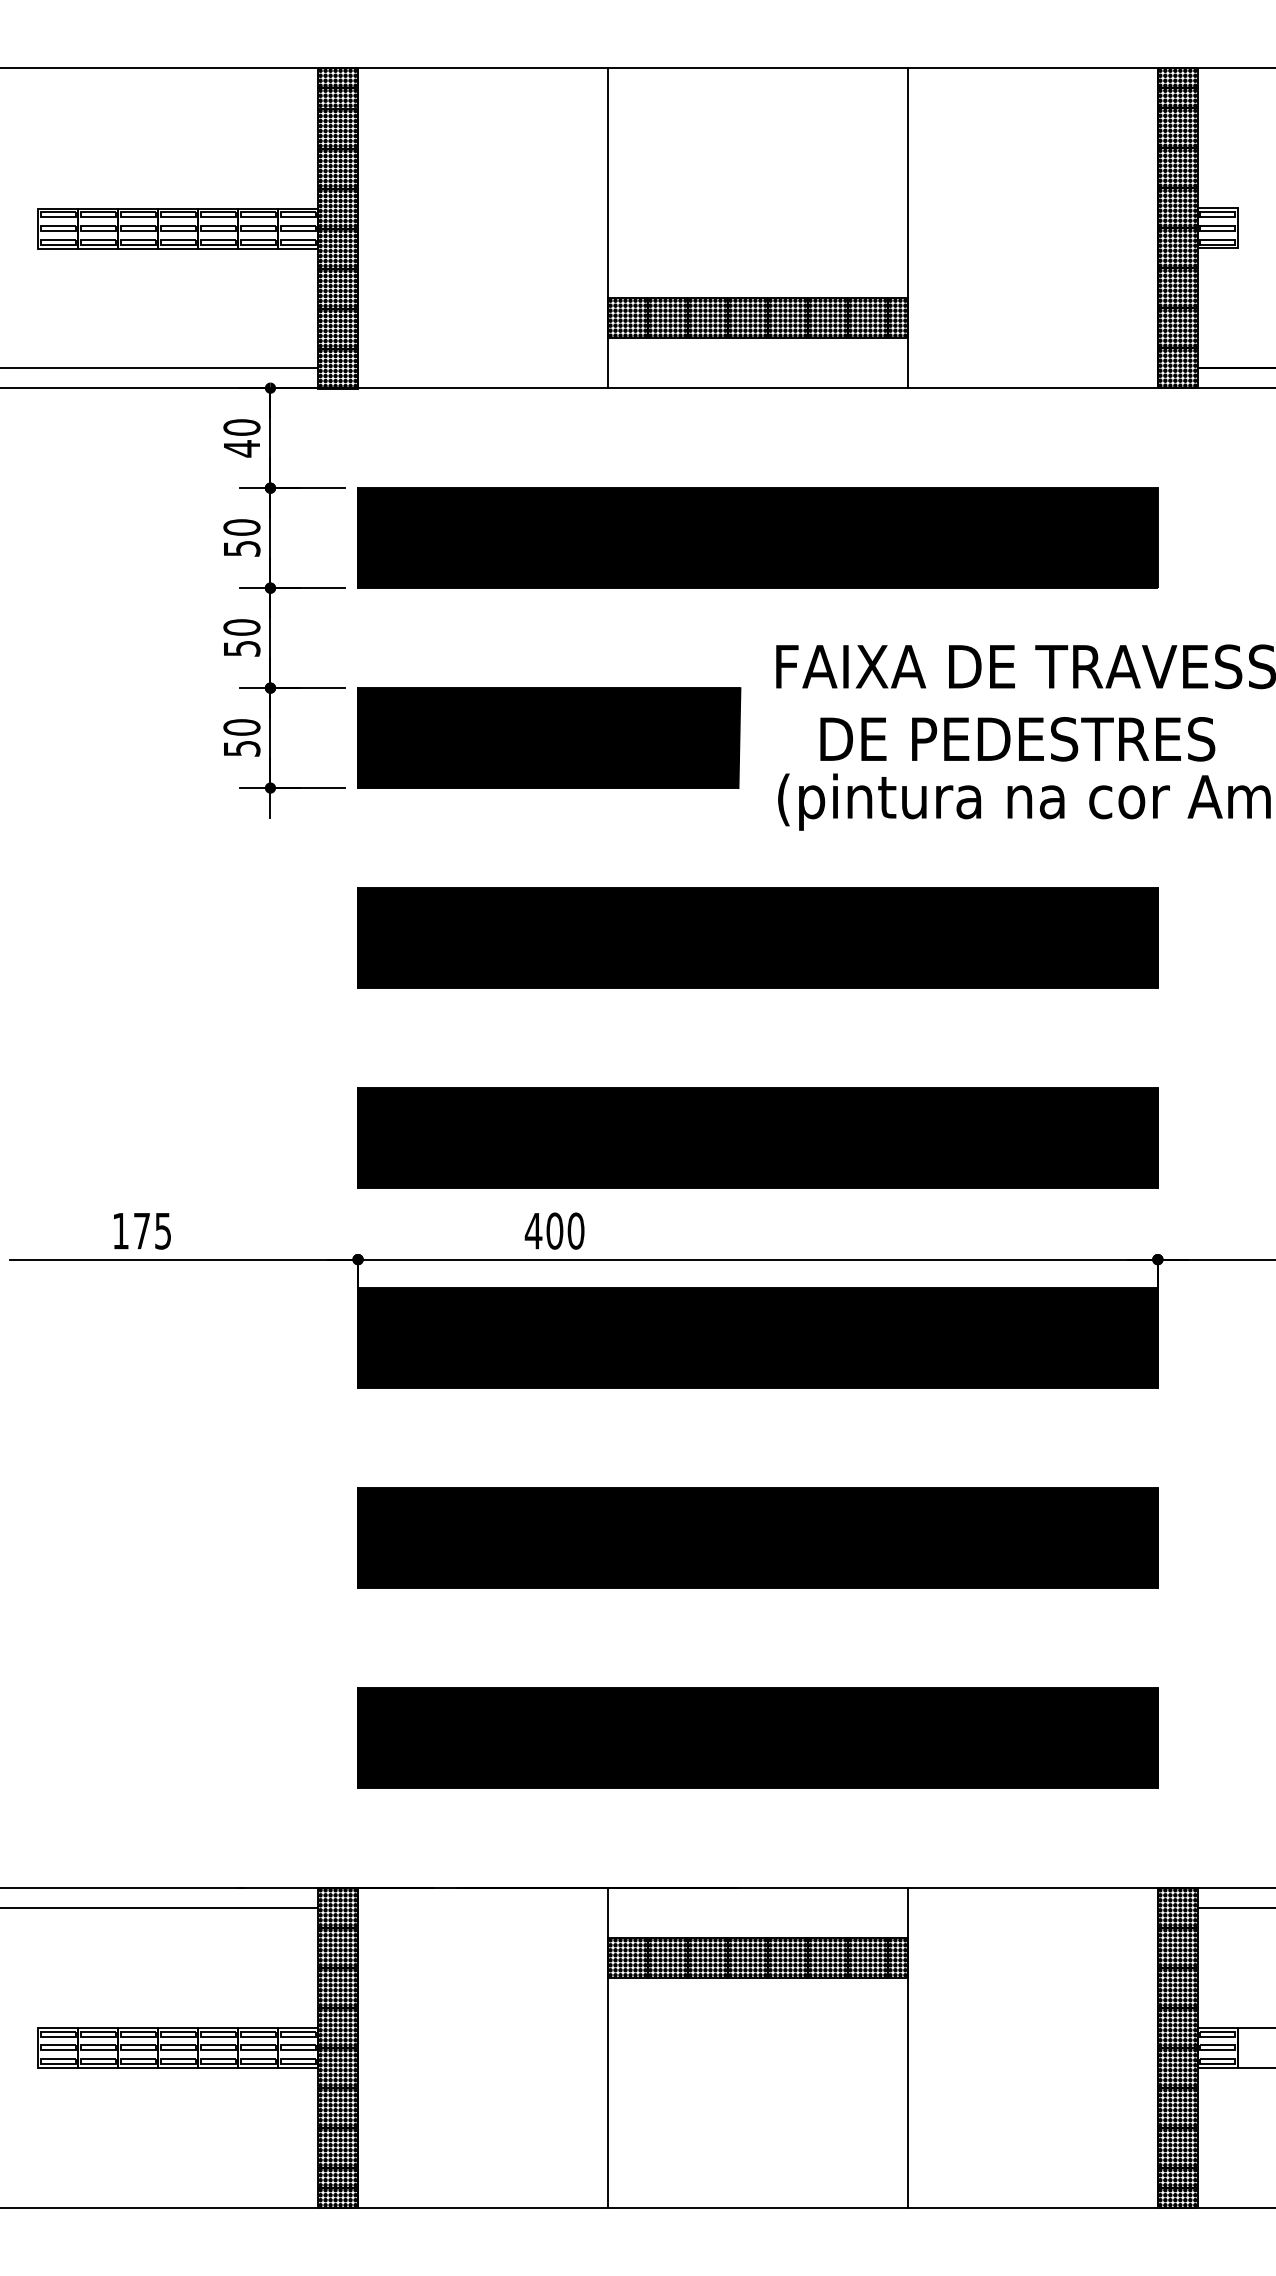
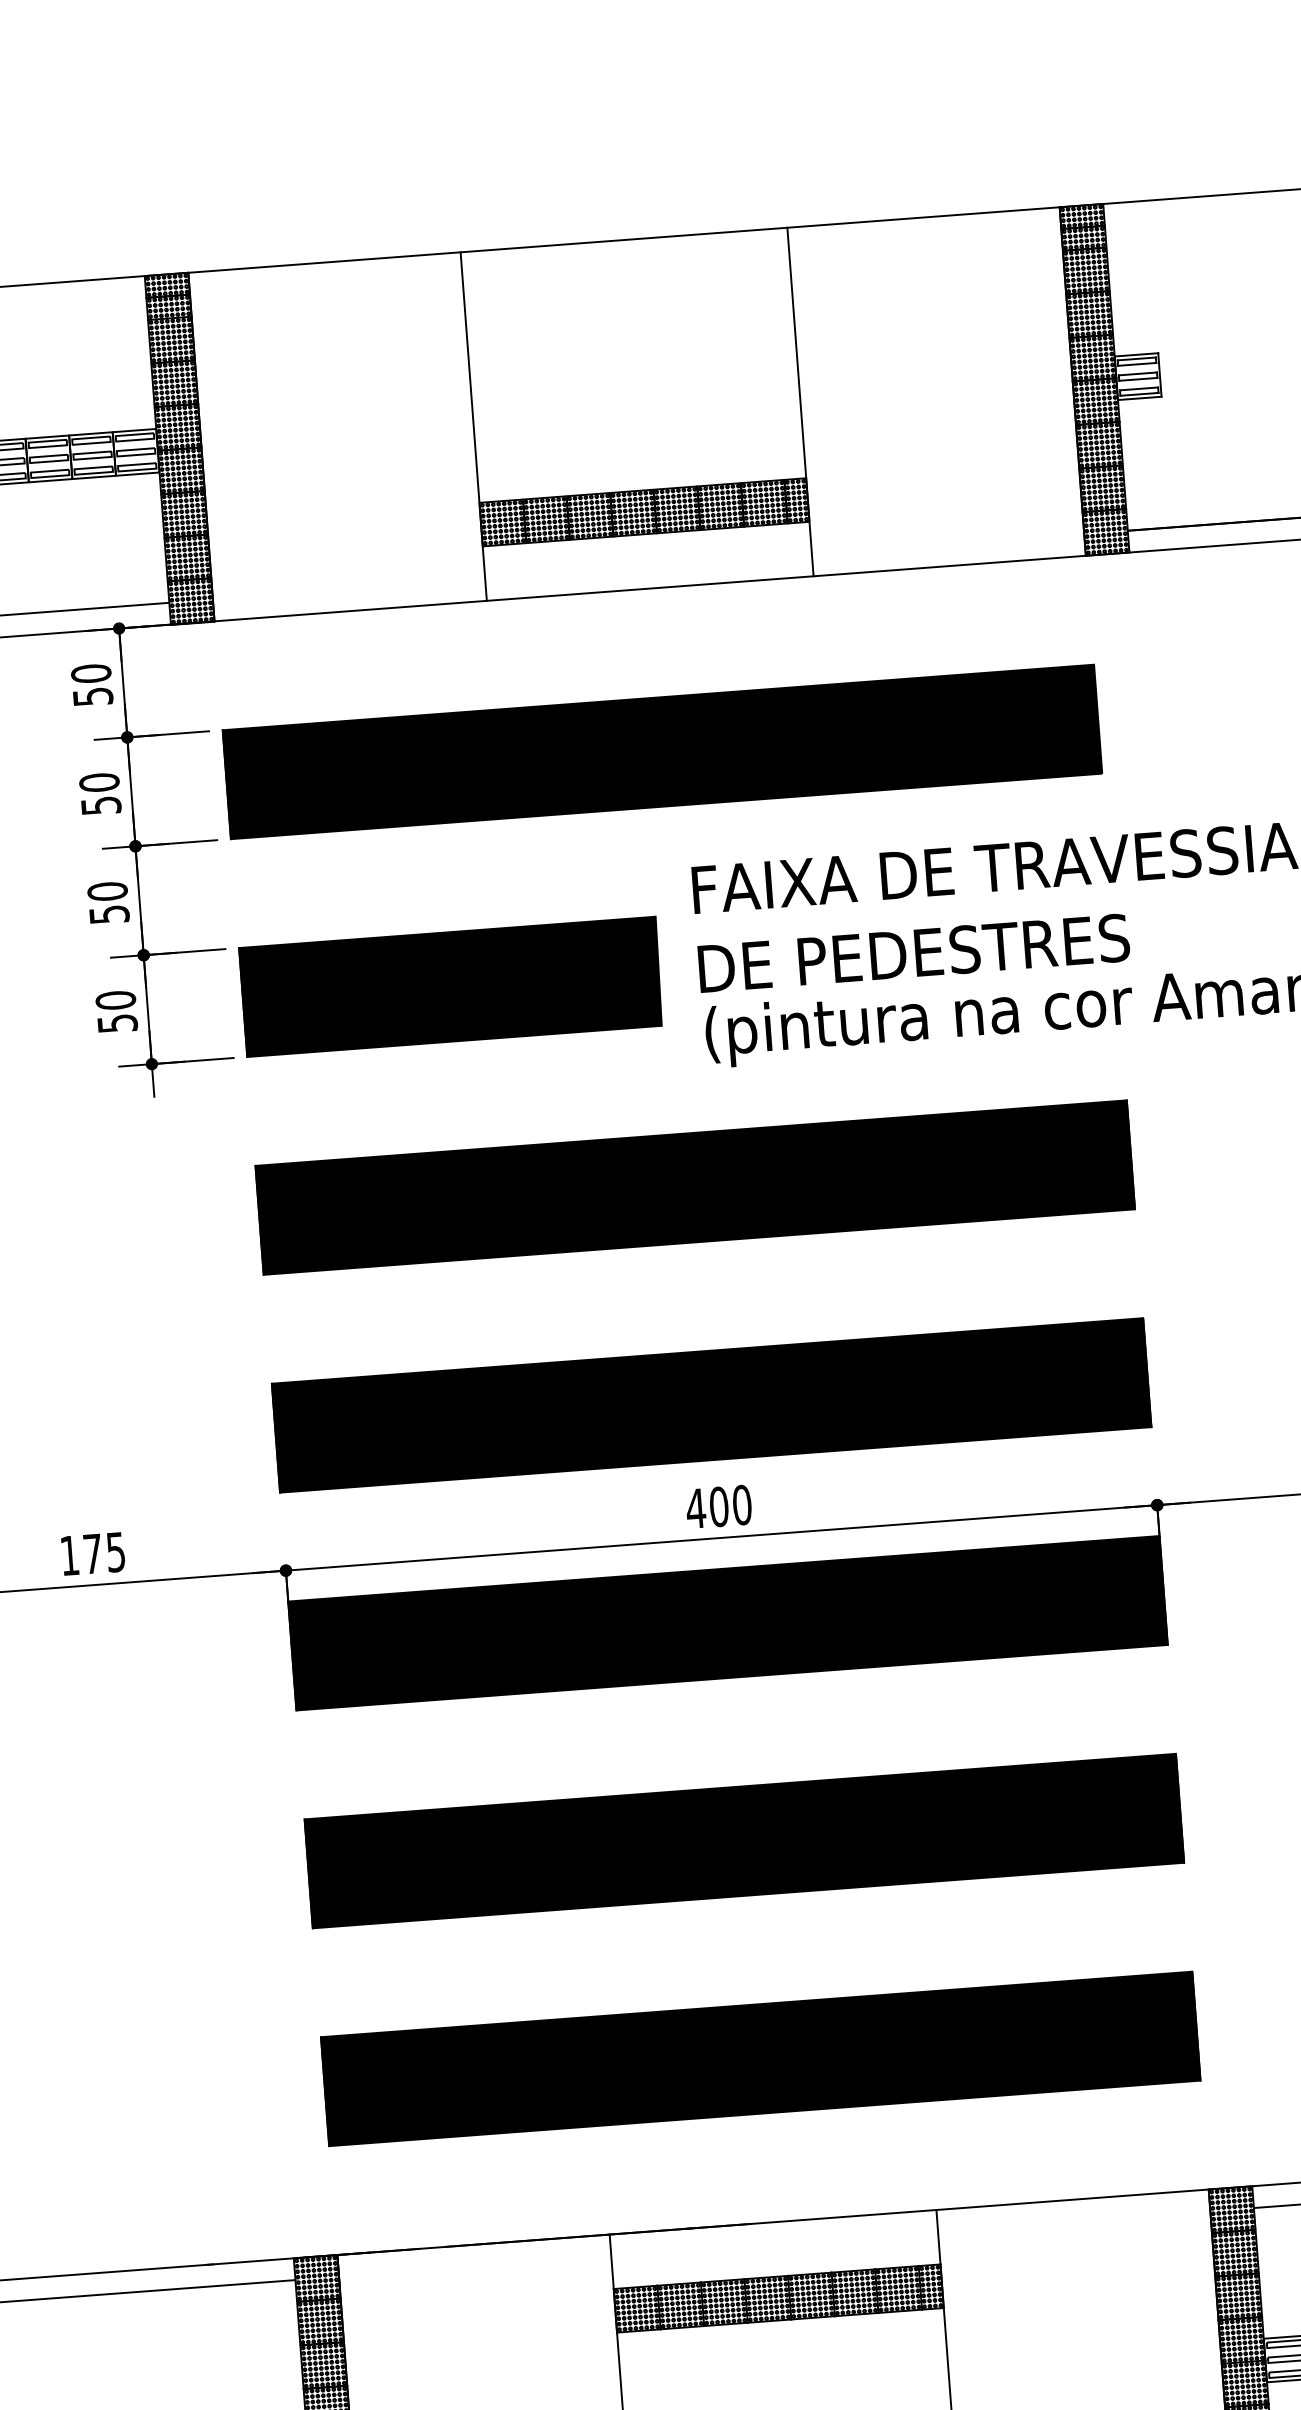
text: (242, 448) -> (93, 696), 40 -> 50
text: (1017, 739) -> (913, 953), moved
text: (554, 1230) -> (718, 1506), moved
text: (142, 1231) -> (93, 1554), moved

